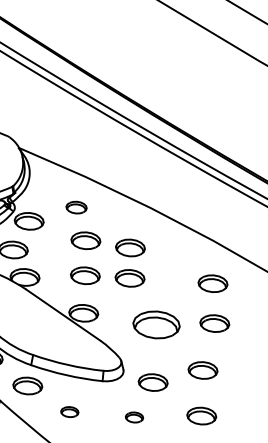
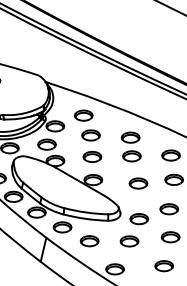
part: (76, 207) -> (83, 115), size x1.43
part: (128, 262) -> (130, 146), moved
part: (156, 324) -> (138, 183), size x0.62
part: (69, 412) -> (89, 241), size x1.67
part: (134, 417) -> (129, 241), size x1.67

